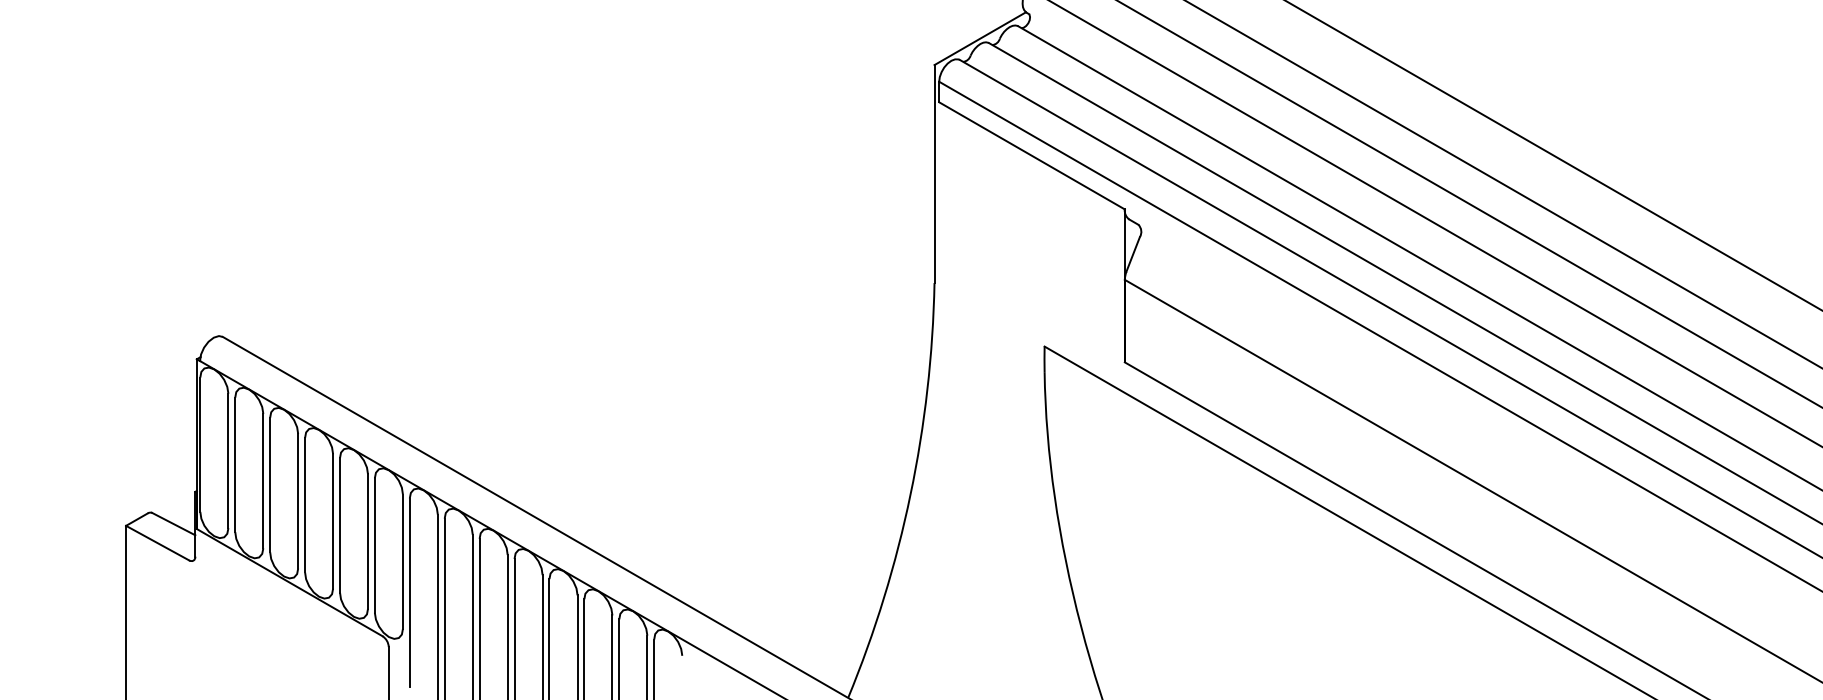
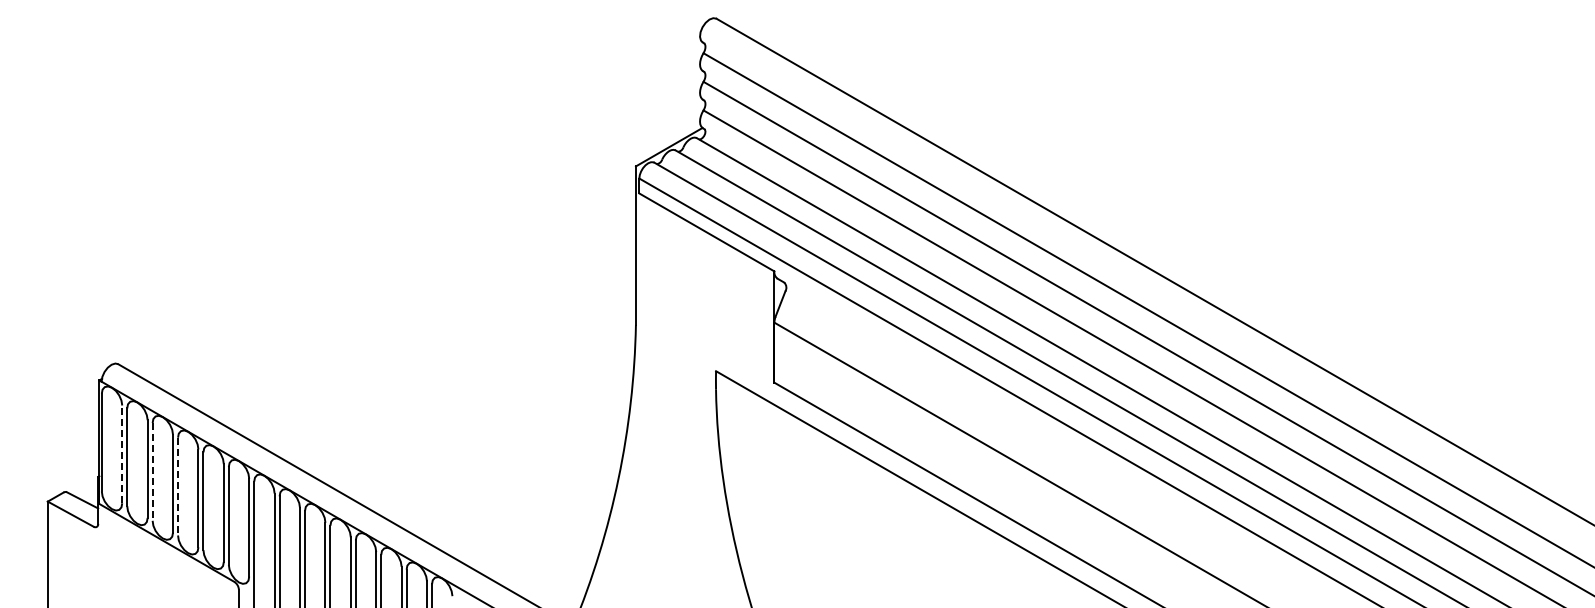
line: (228, 461) -> (122, 454), solid -> dashed
line: (269, 484) -> (152, 471), solid -> dashed
line: (305, 505) -> (178, 486), solid -> dashed

